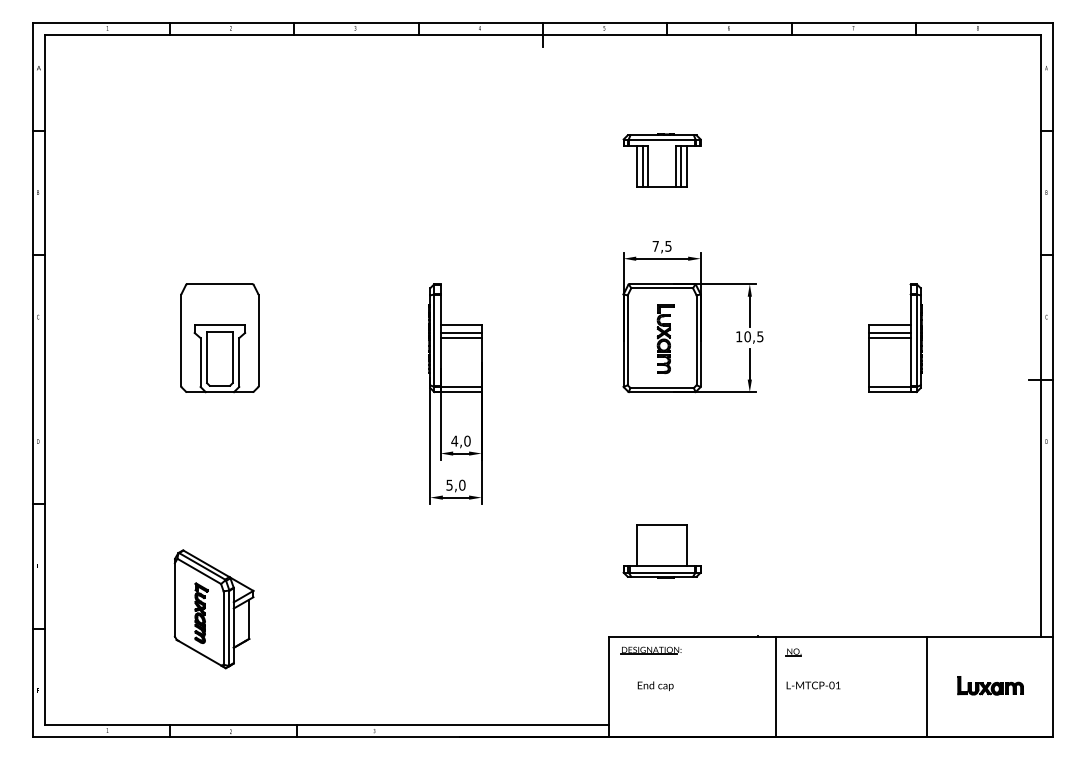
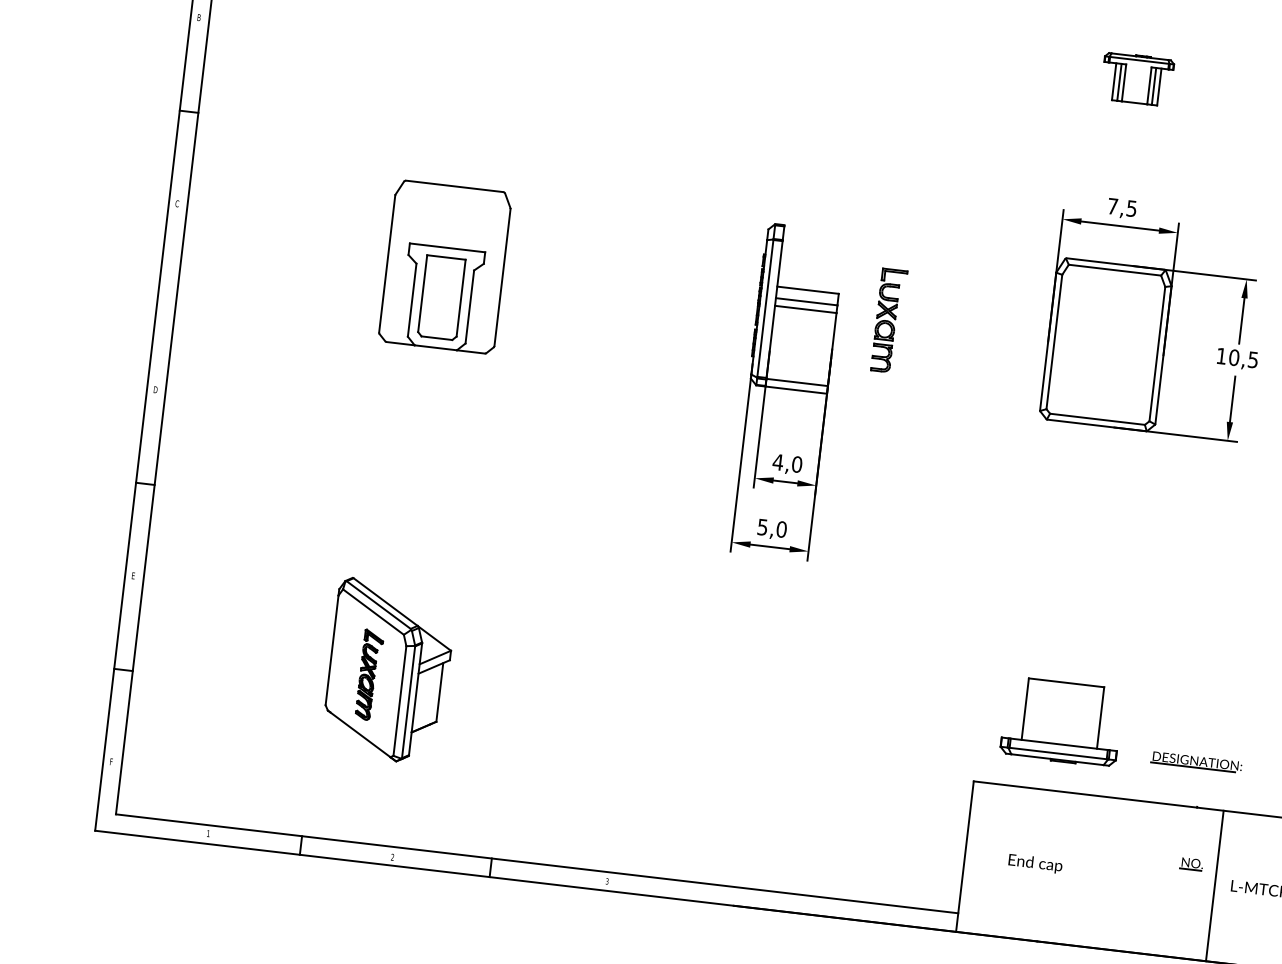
part: (661, 160) -> (1136, 79), size x0.6
part: (665, 339) -> (888, 321), moved
part: (661, 551) -> (1060, 721), moved
part: (650, 650) -> (1195, 761), moved
part: (793, 652) -> (1191, 864), moved

